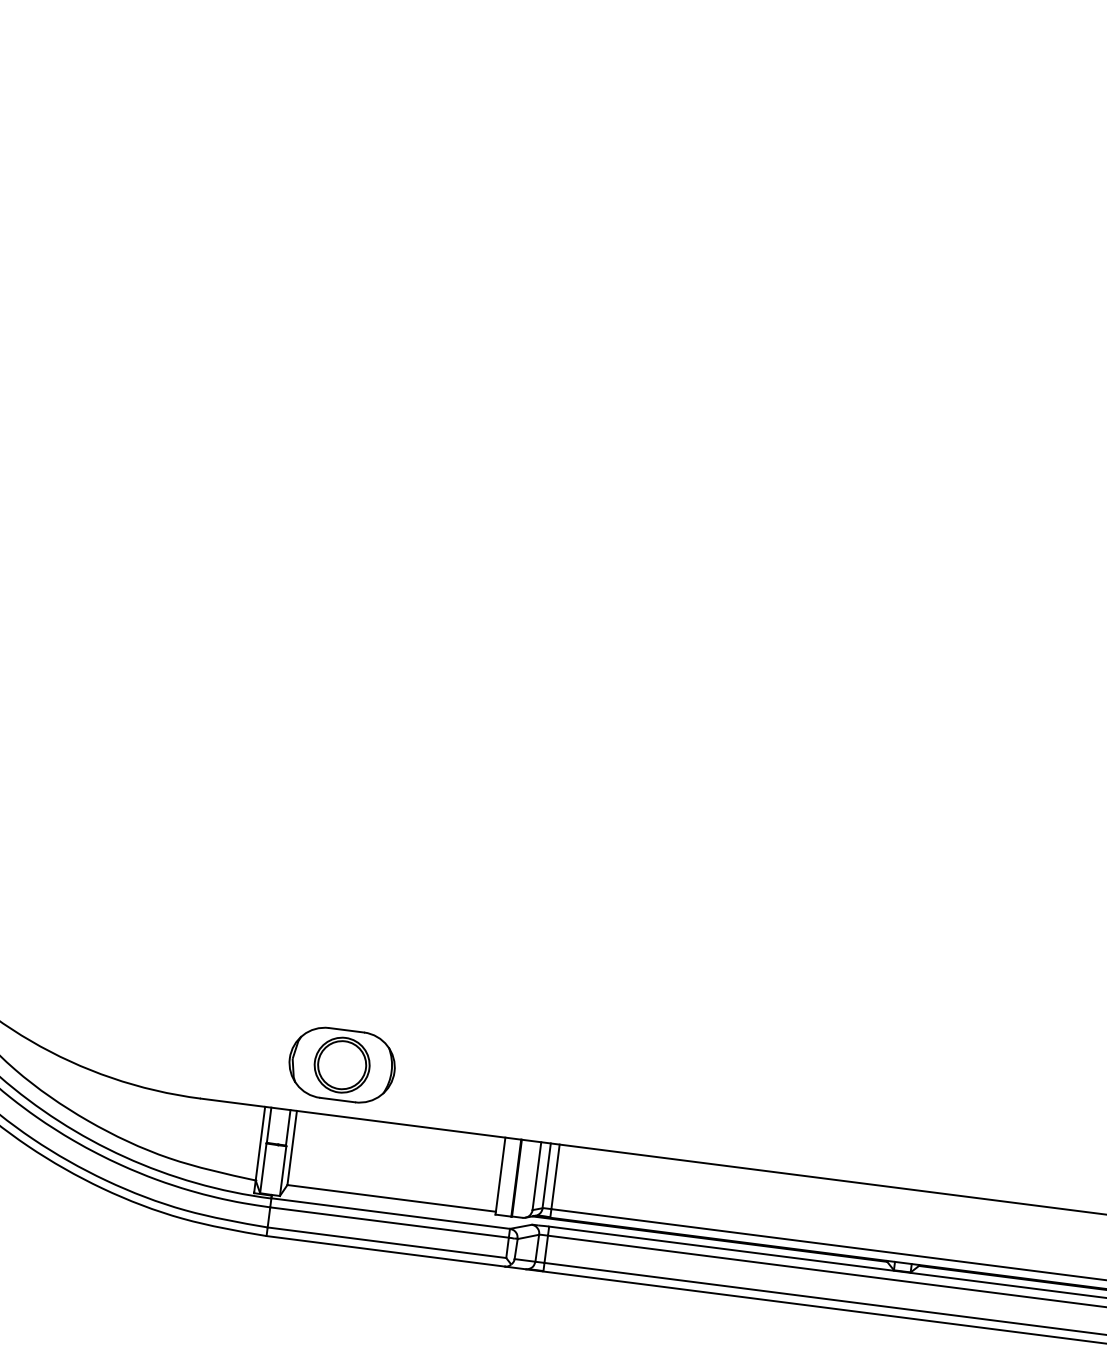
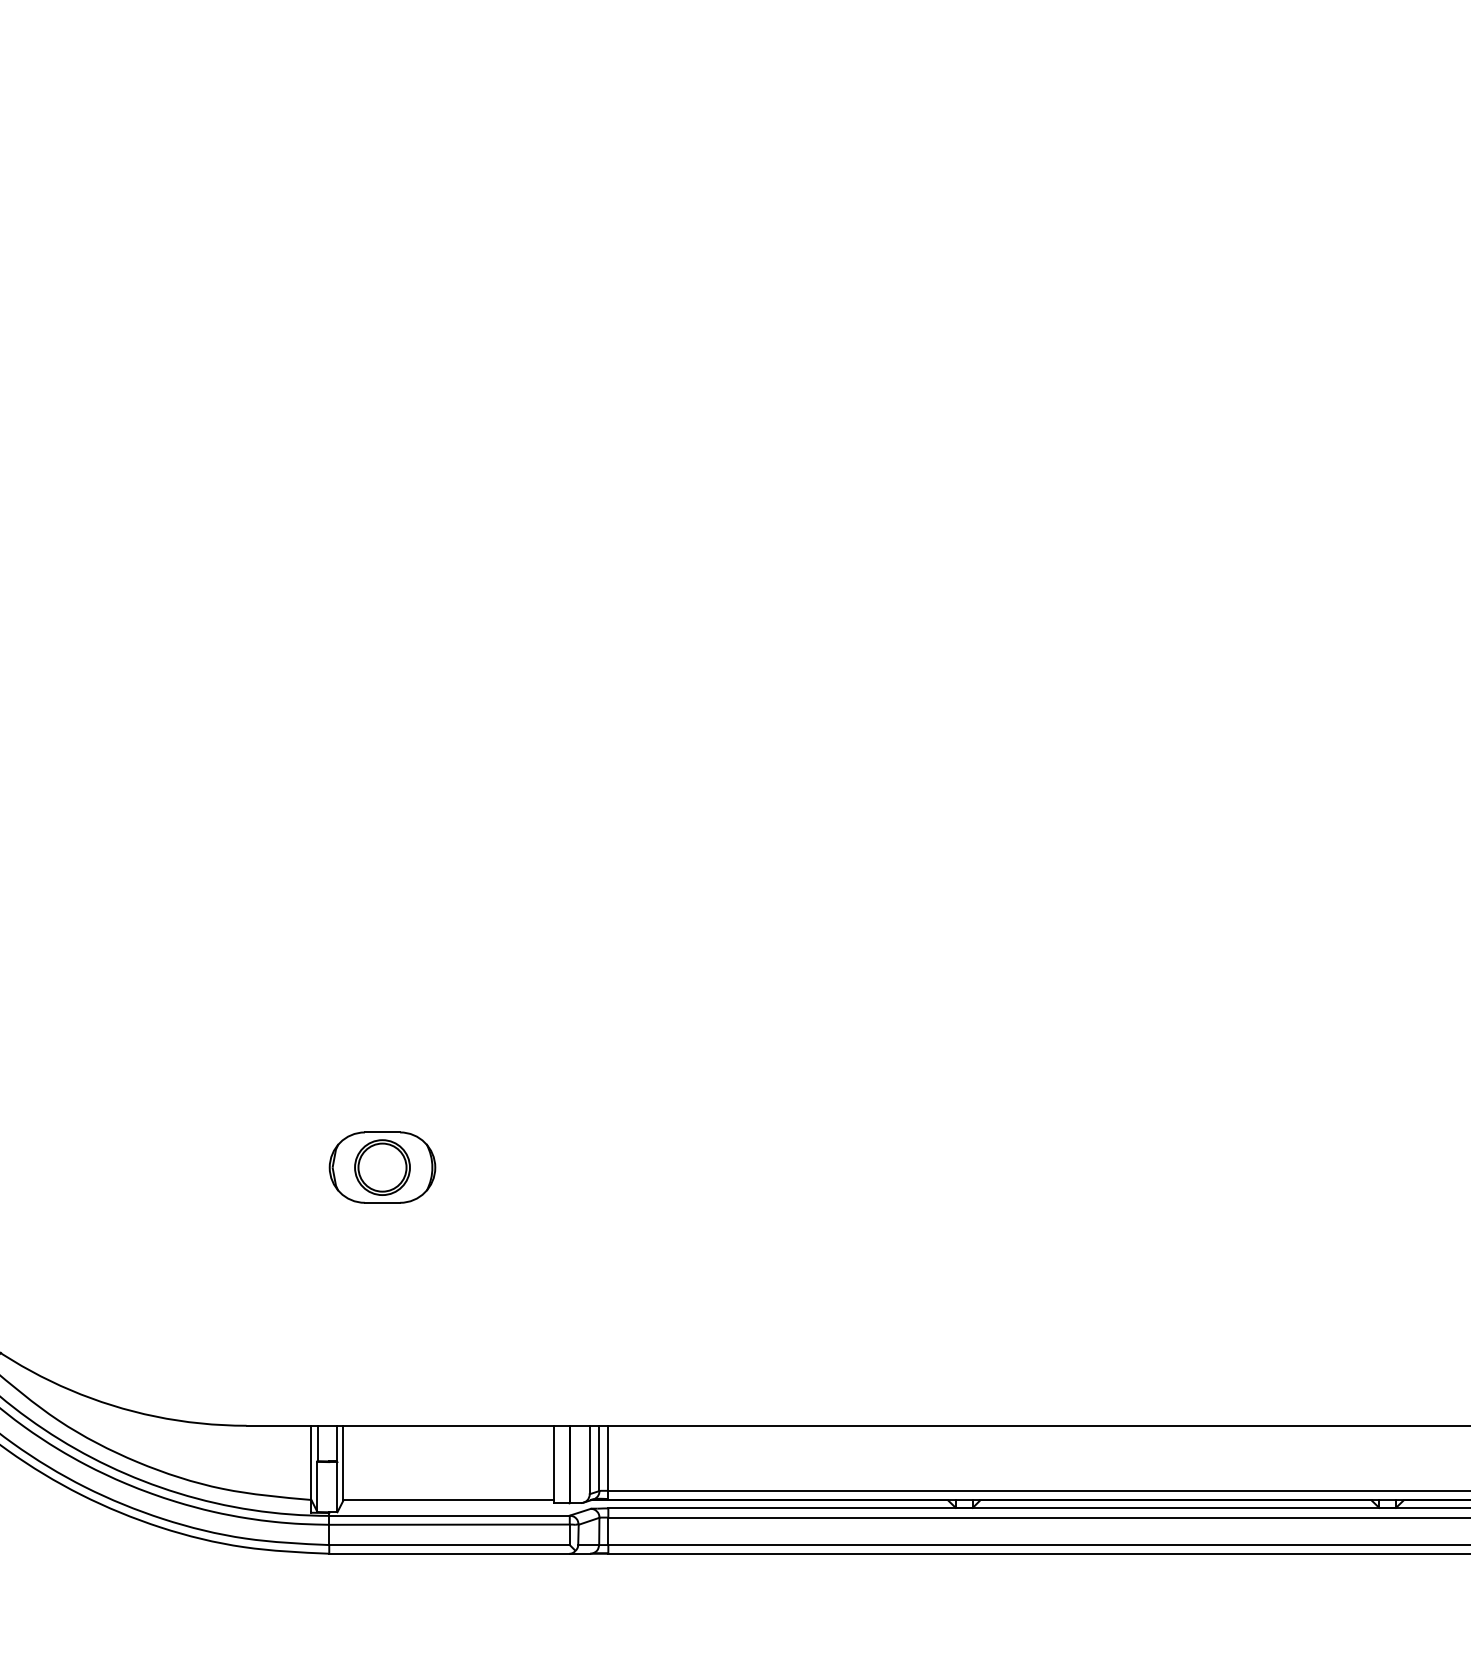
part: (342, 1065) -> (382, 1167), moved

